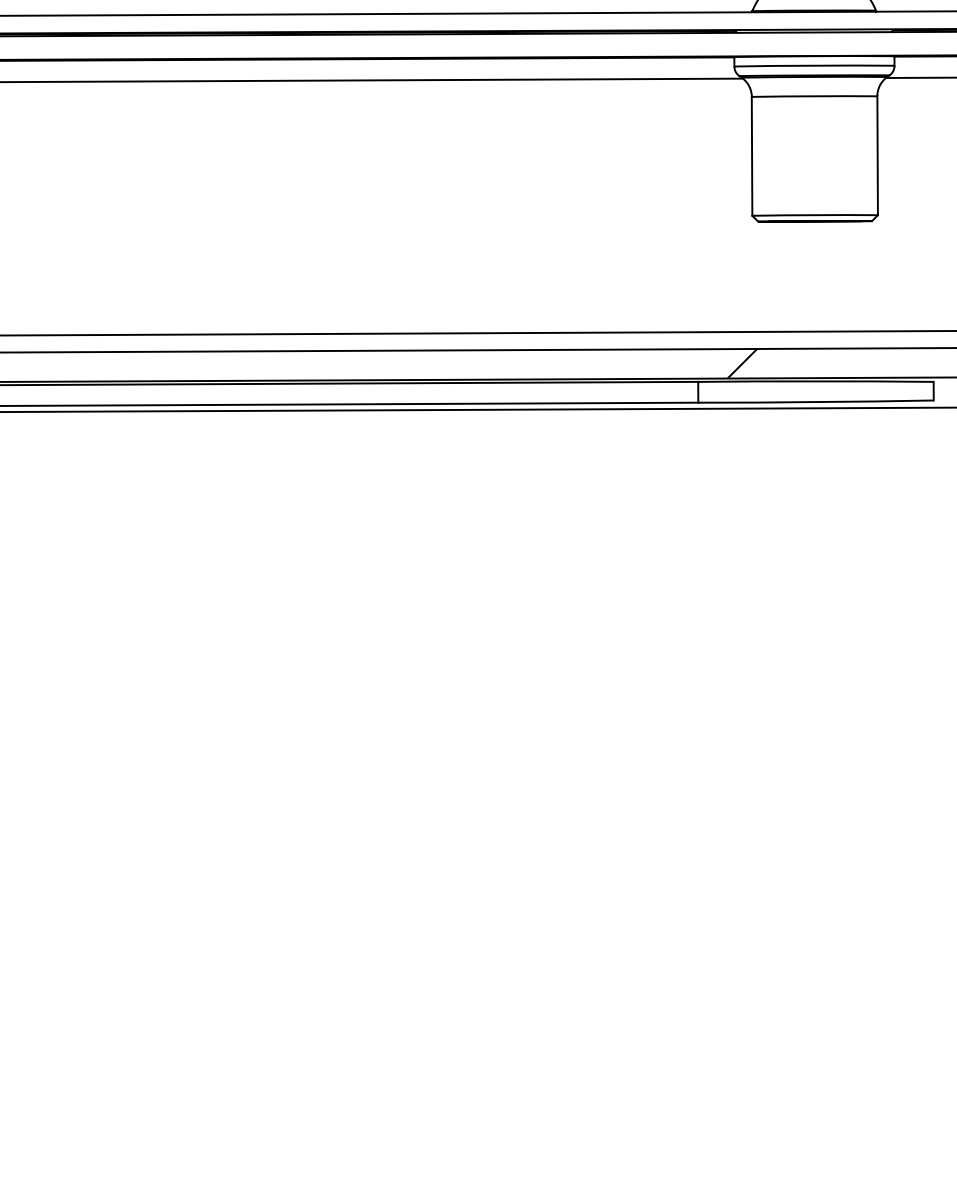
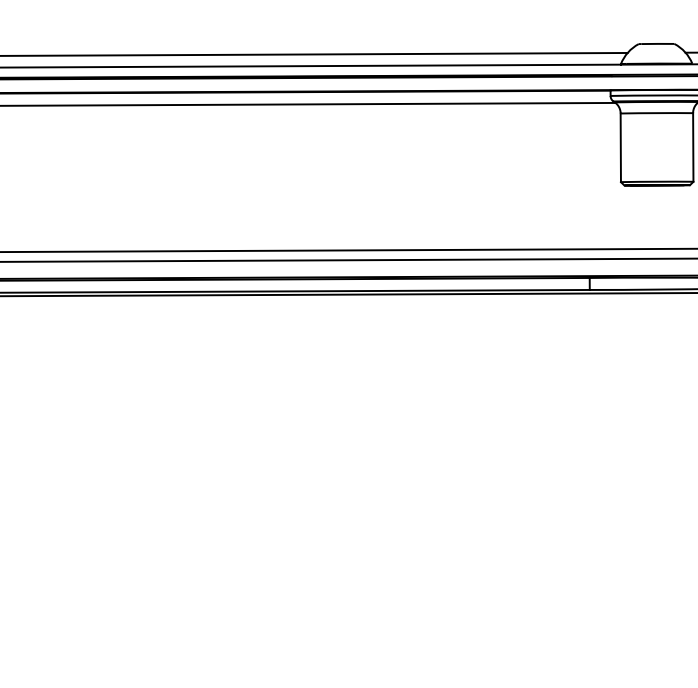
hatch: (741, 363) -> (614, 267), removed

